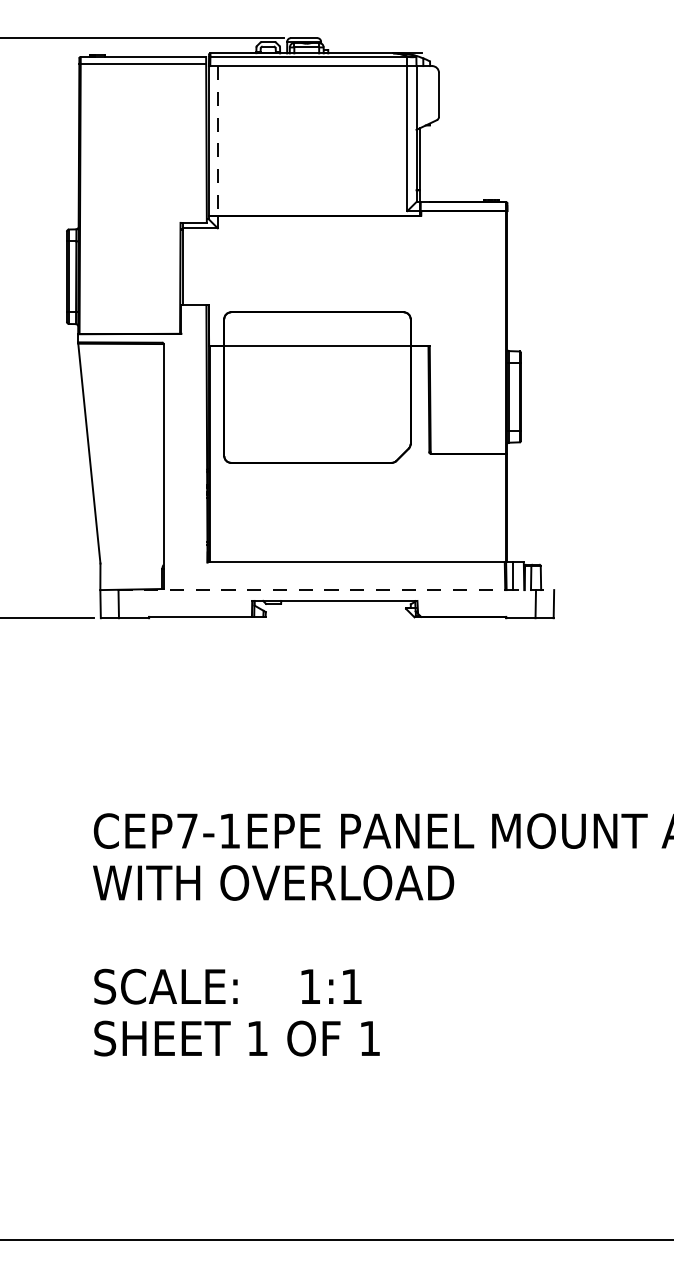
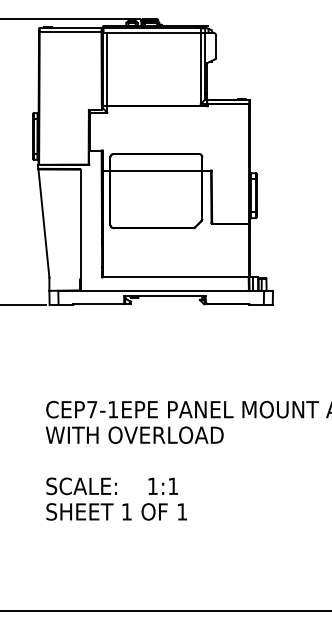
line: (218, 140) -> (107, 69), dashed -> solid
line: (338, 589) -> (166, 290), dashed -> solid

